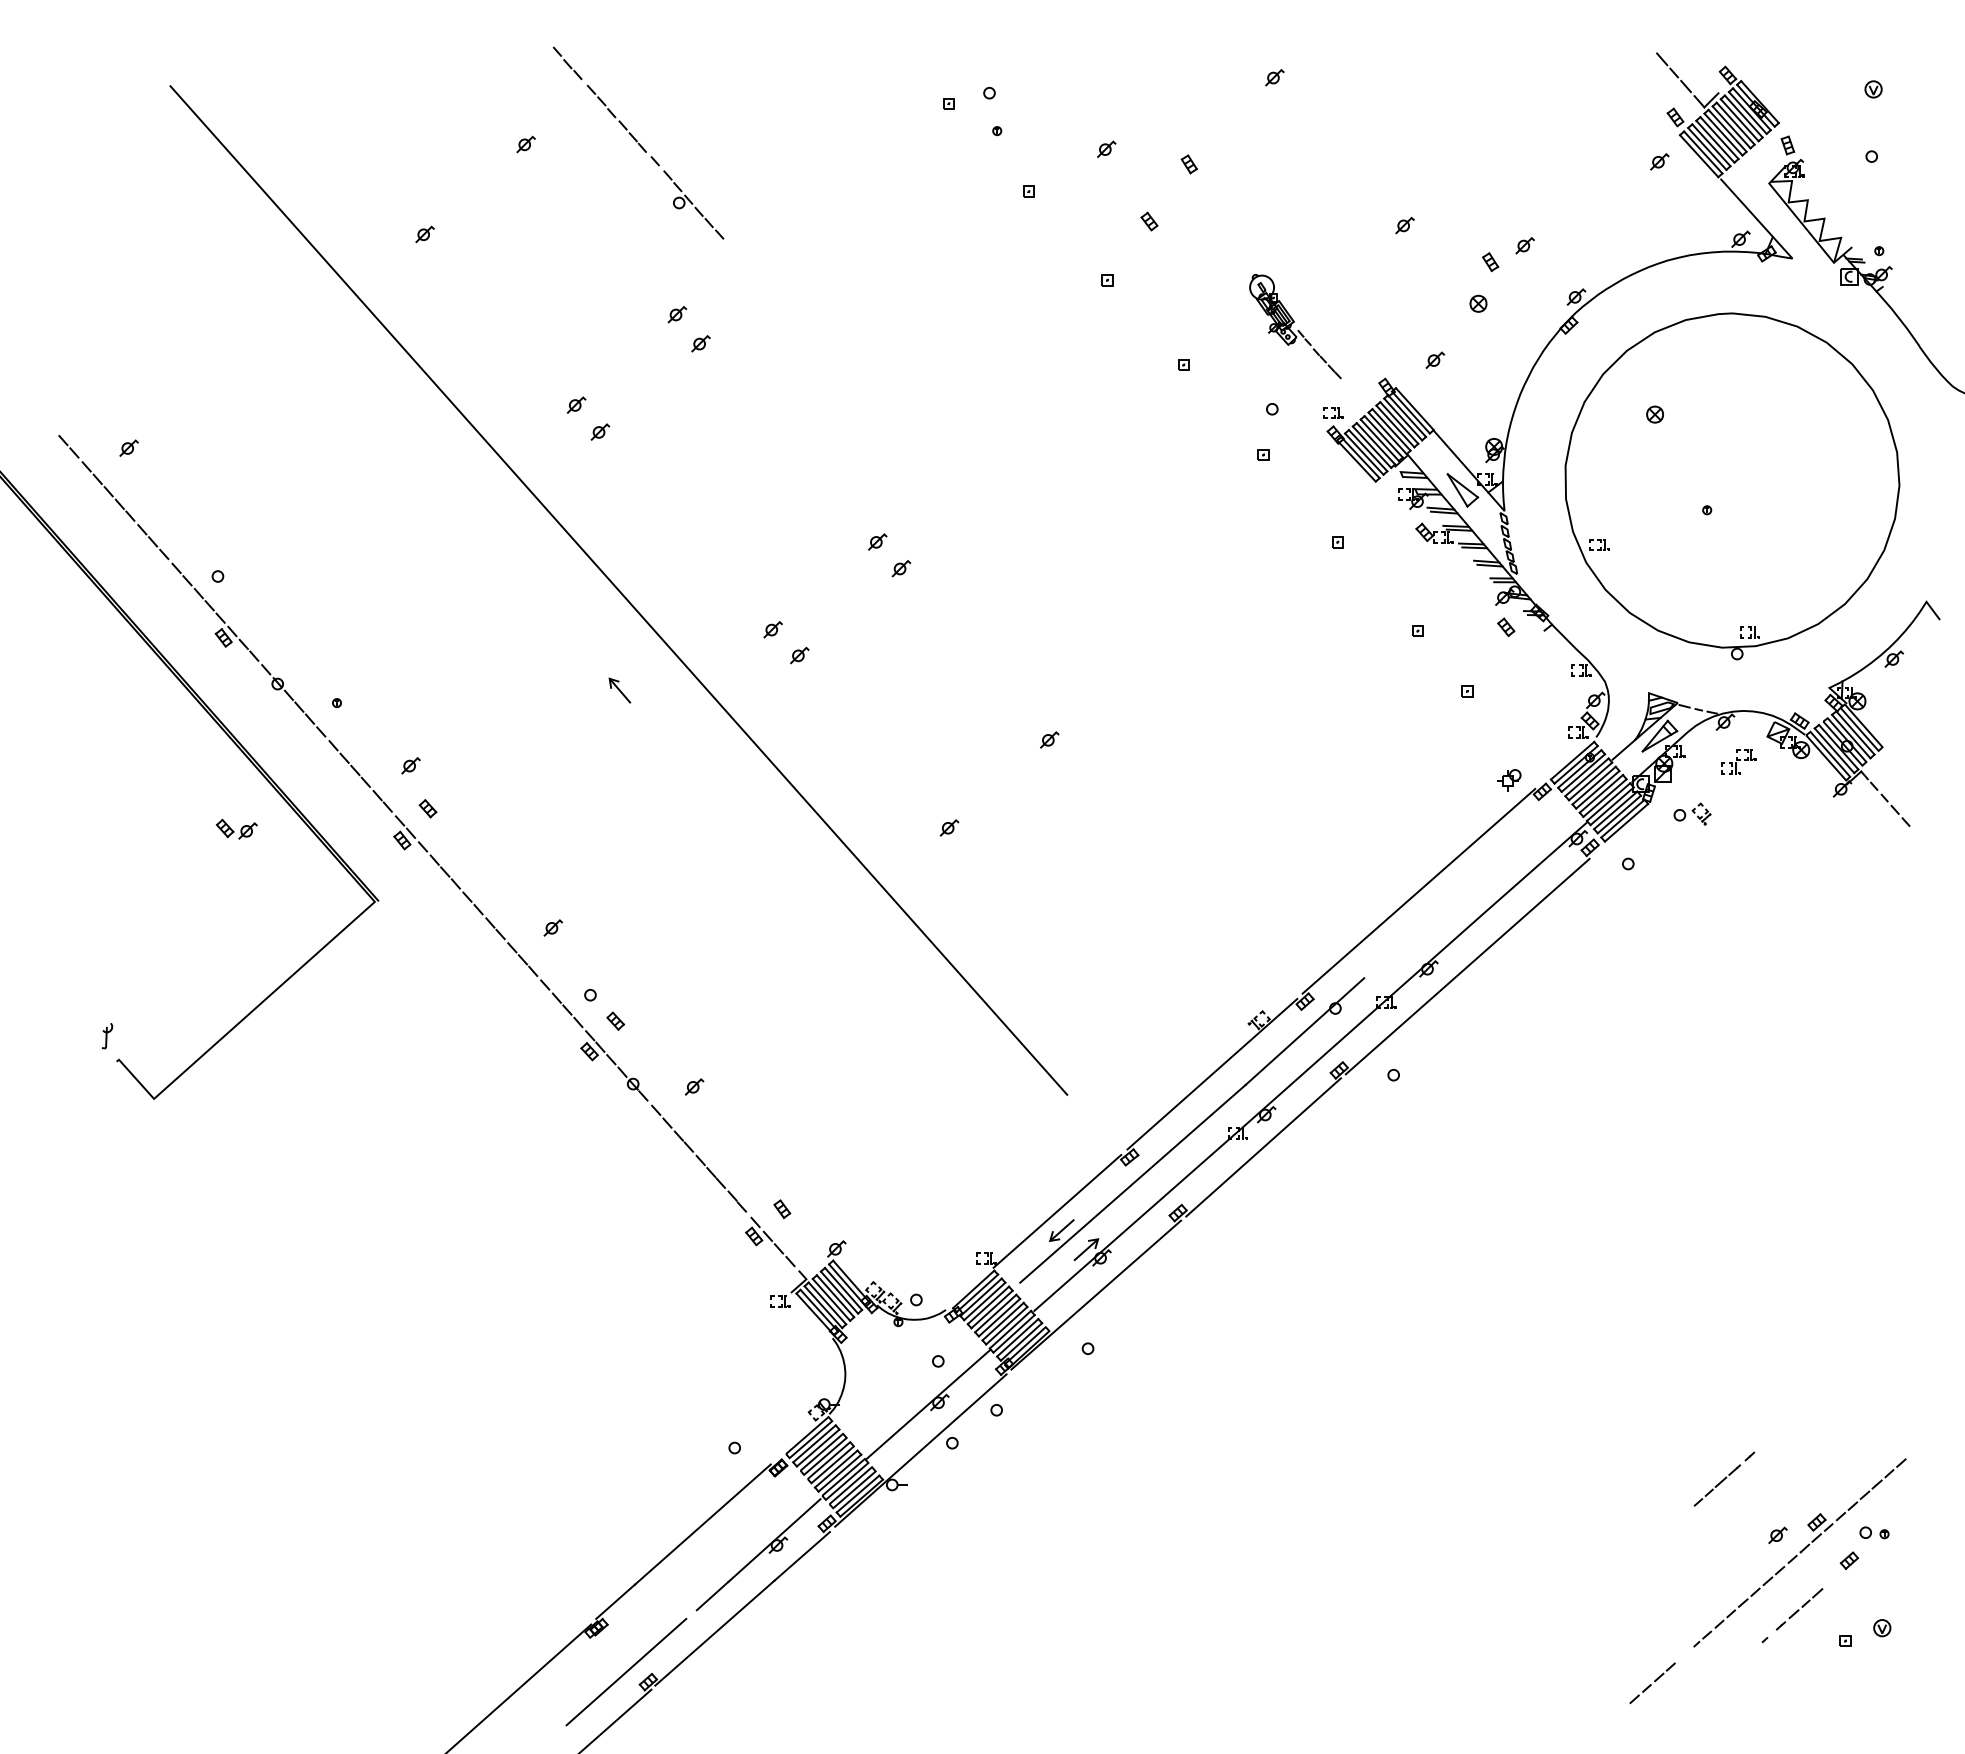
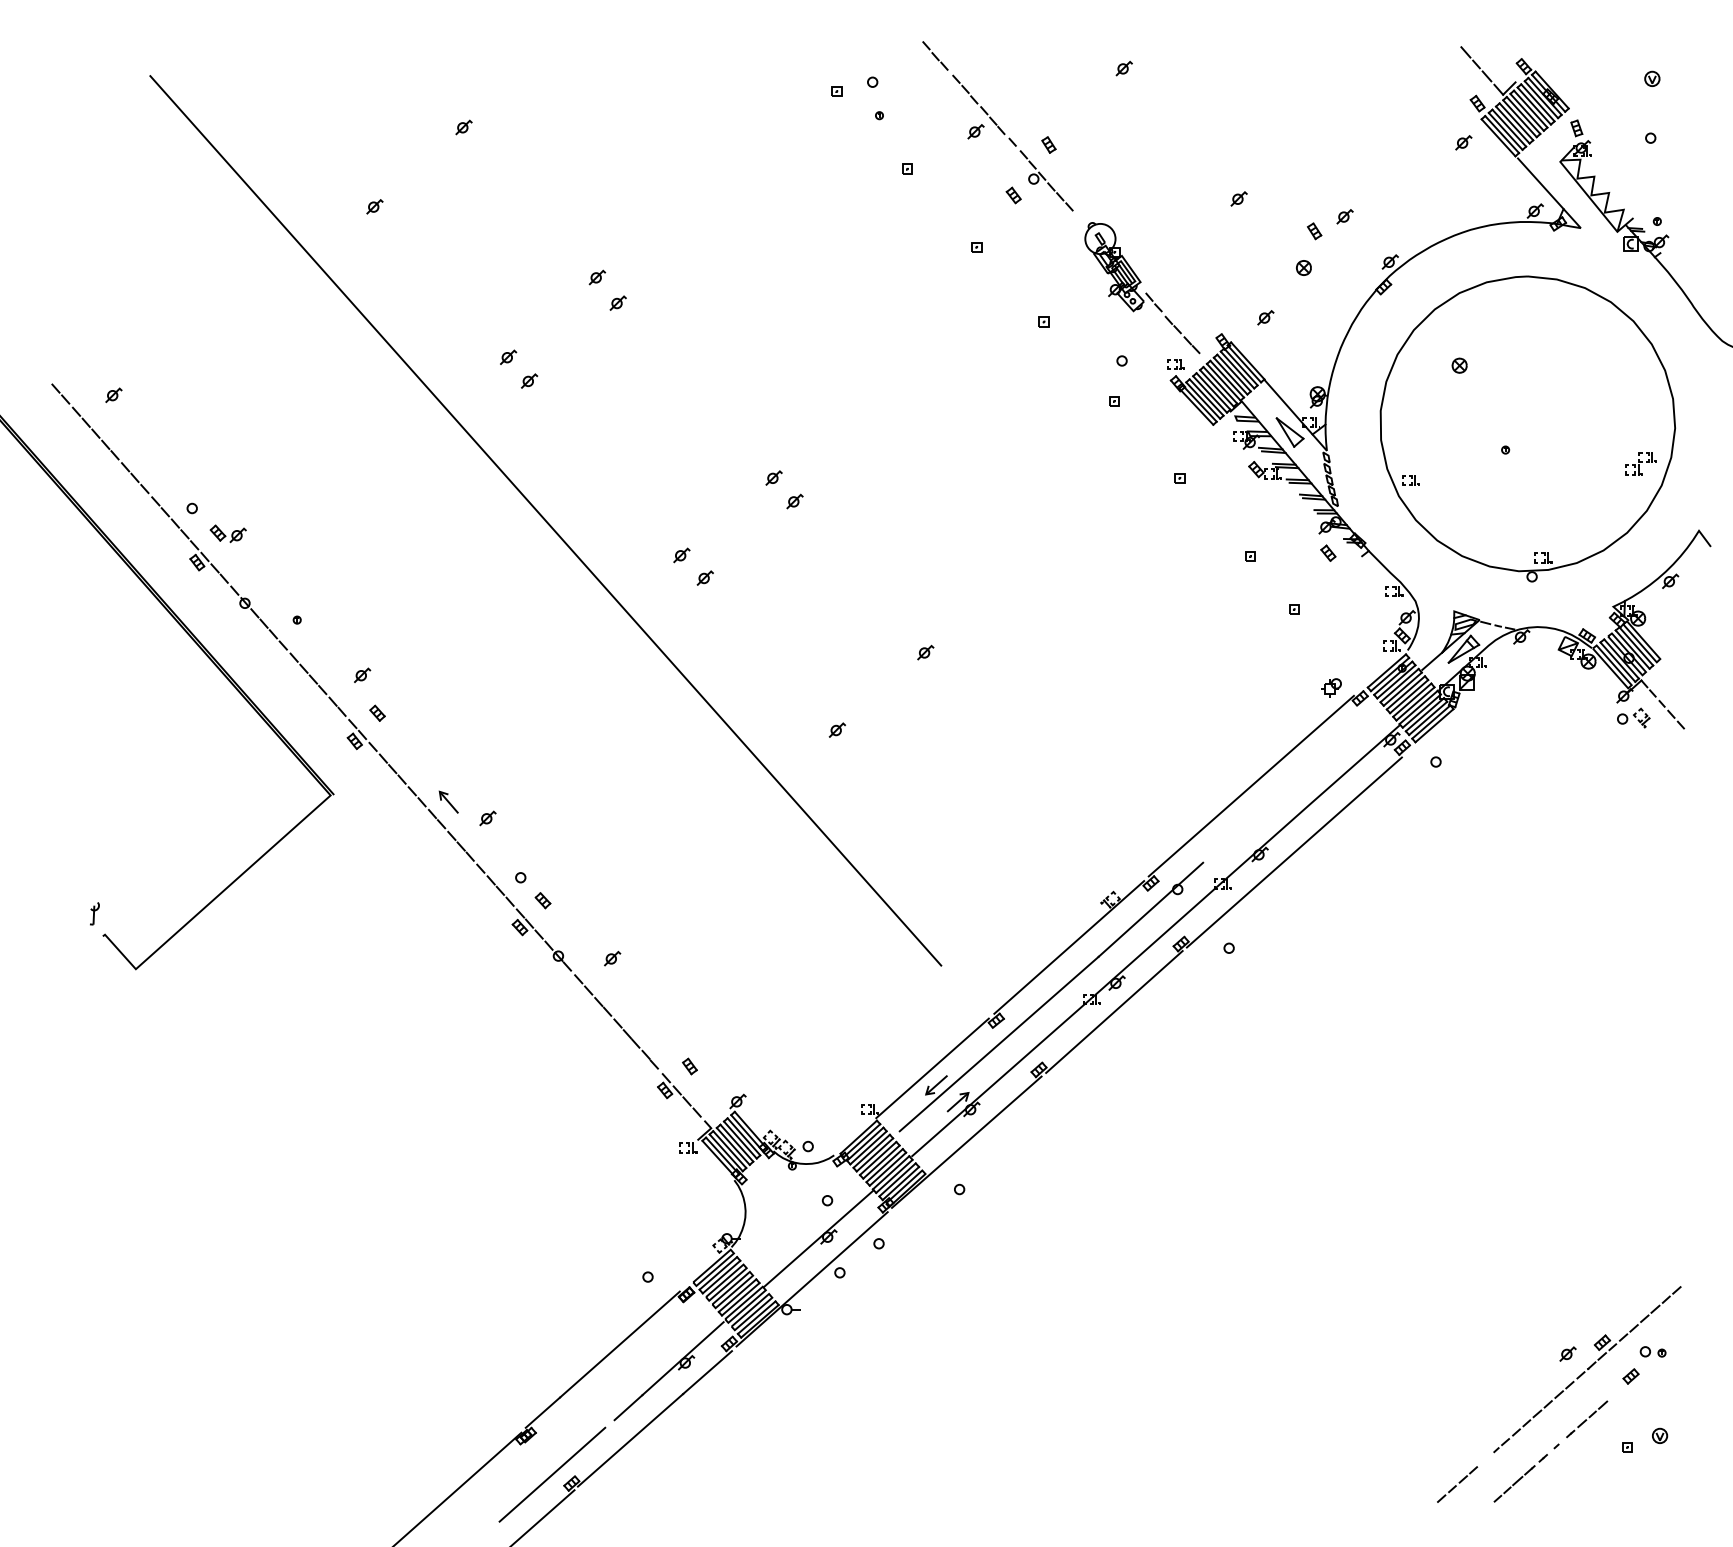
part: (638, 142) -> (997, 125), moved
part: (1295, 326) -> (1142, 288), size x1.43
part: (619, 690) -> (448, 802), moved
part: (1738, 761) -> (1640, 463), moved
part: (1692, 813) -> (1633, 717), moved
part: (236, 828) -> (228, 533), moved
line: (1724, 1478) -> (1520, 1477), moved

